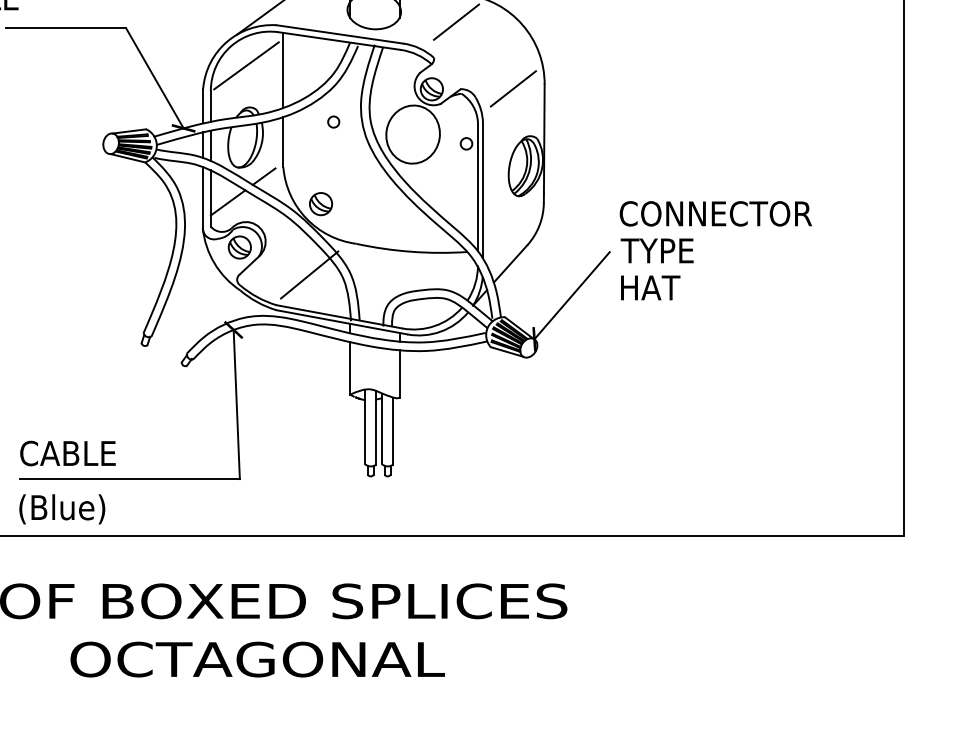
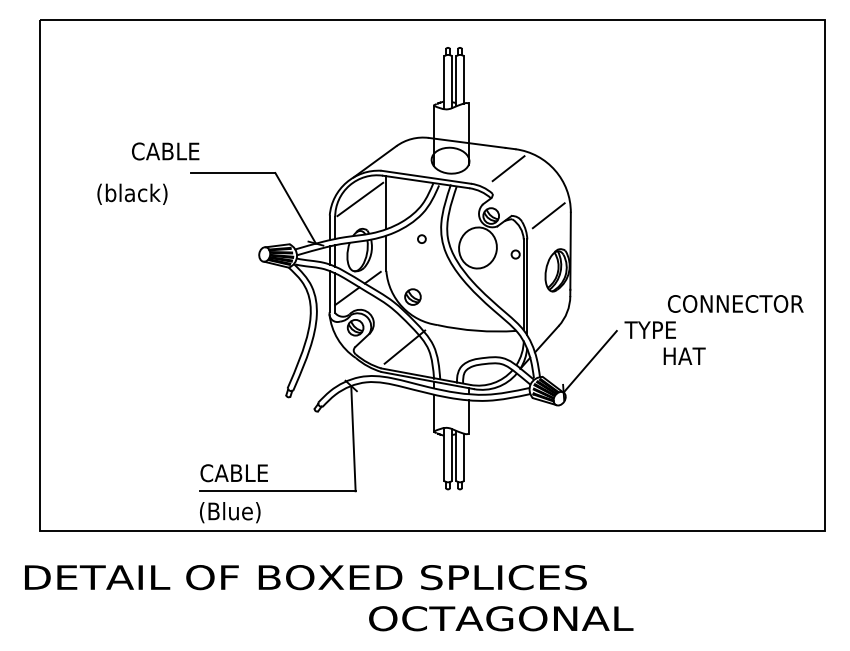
text: (715, 213) -> (735, 303), moved
text: (650, 286) -> (684, 355), moved
text: (258, 659) -> (501, 618), moved

